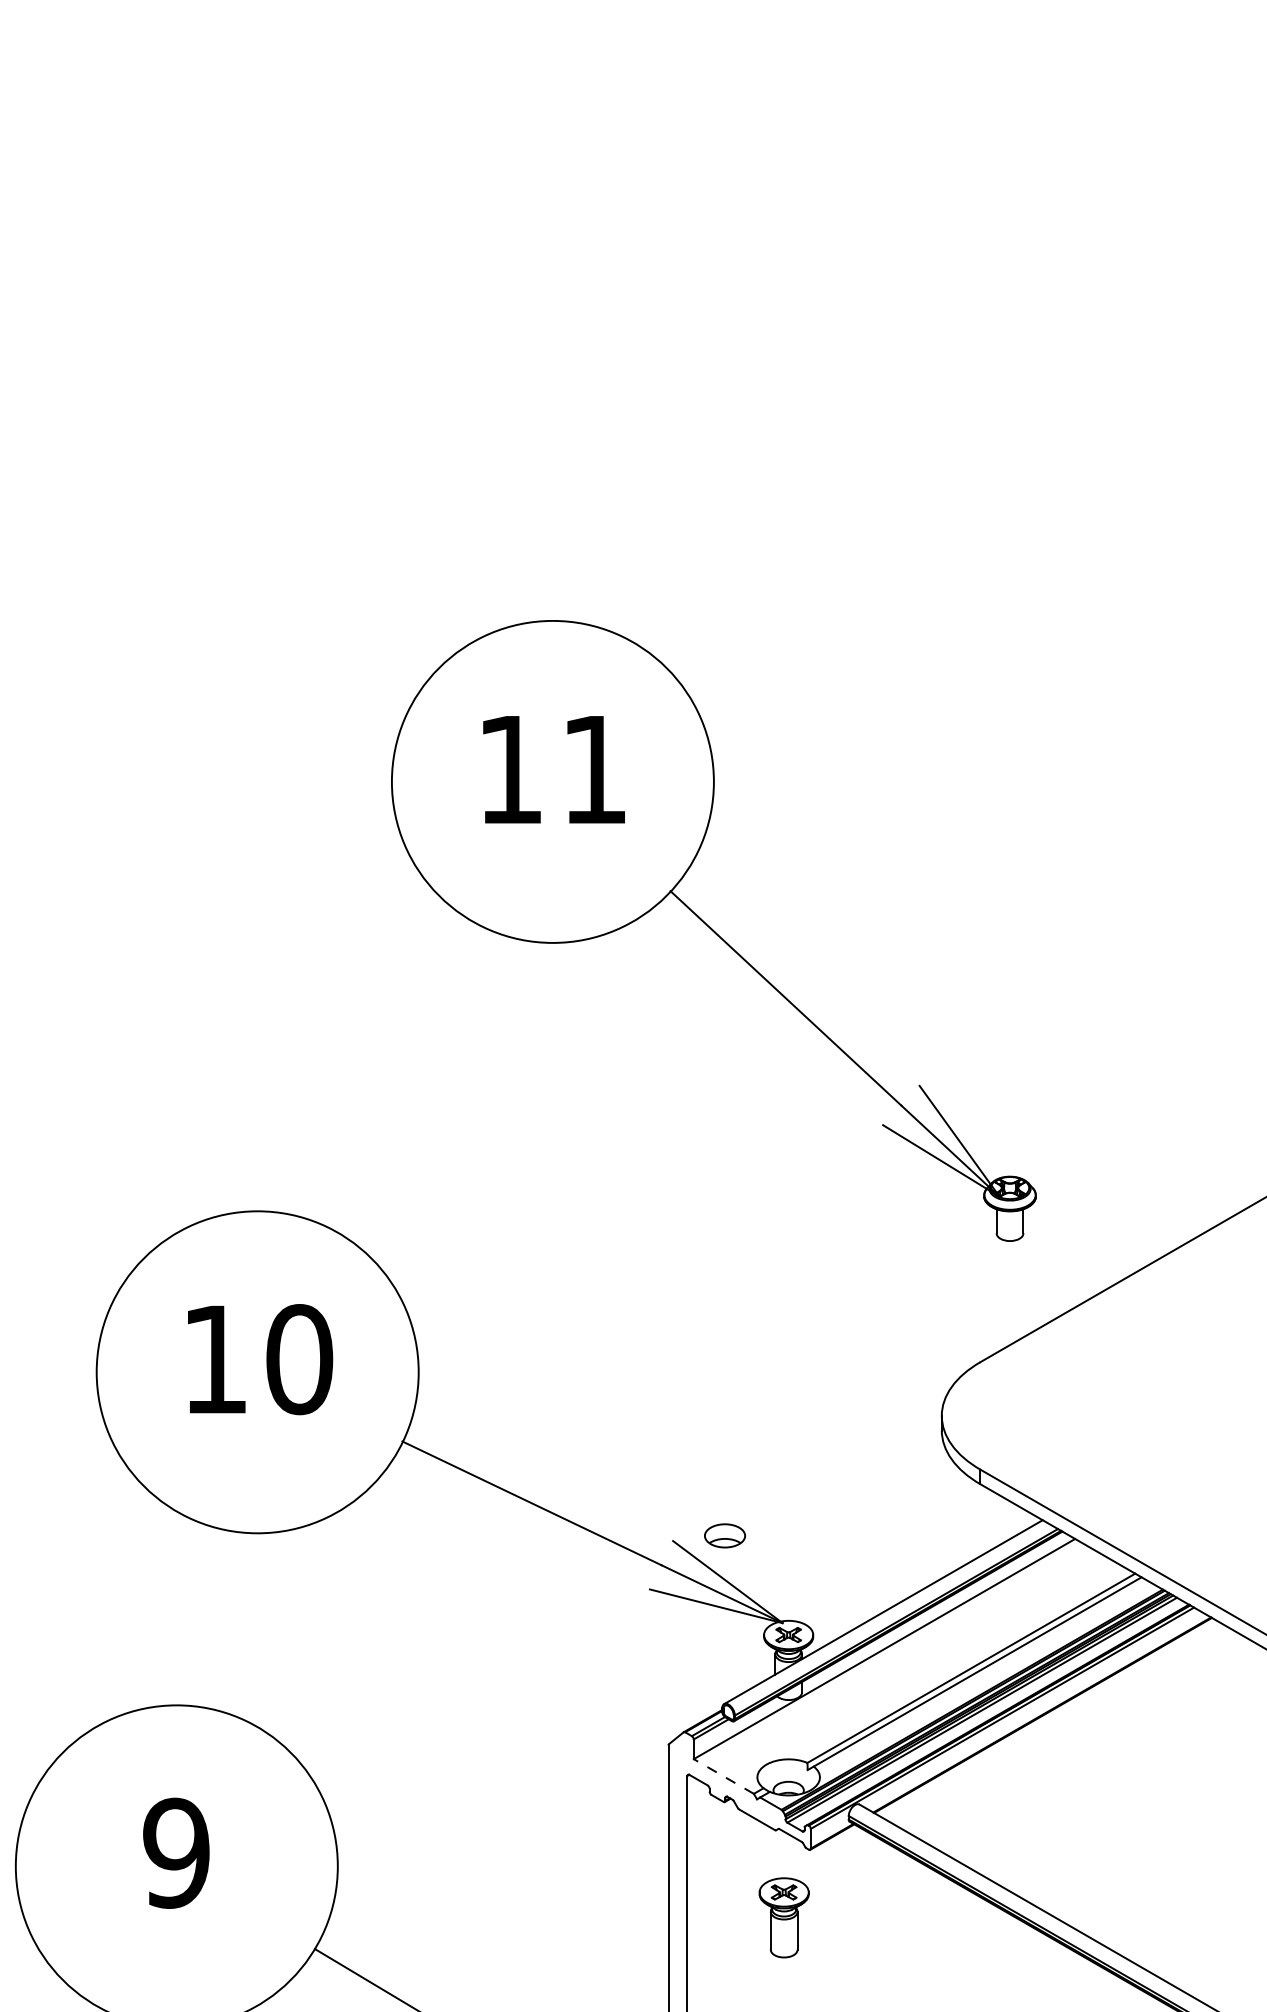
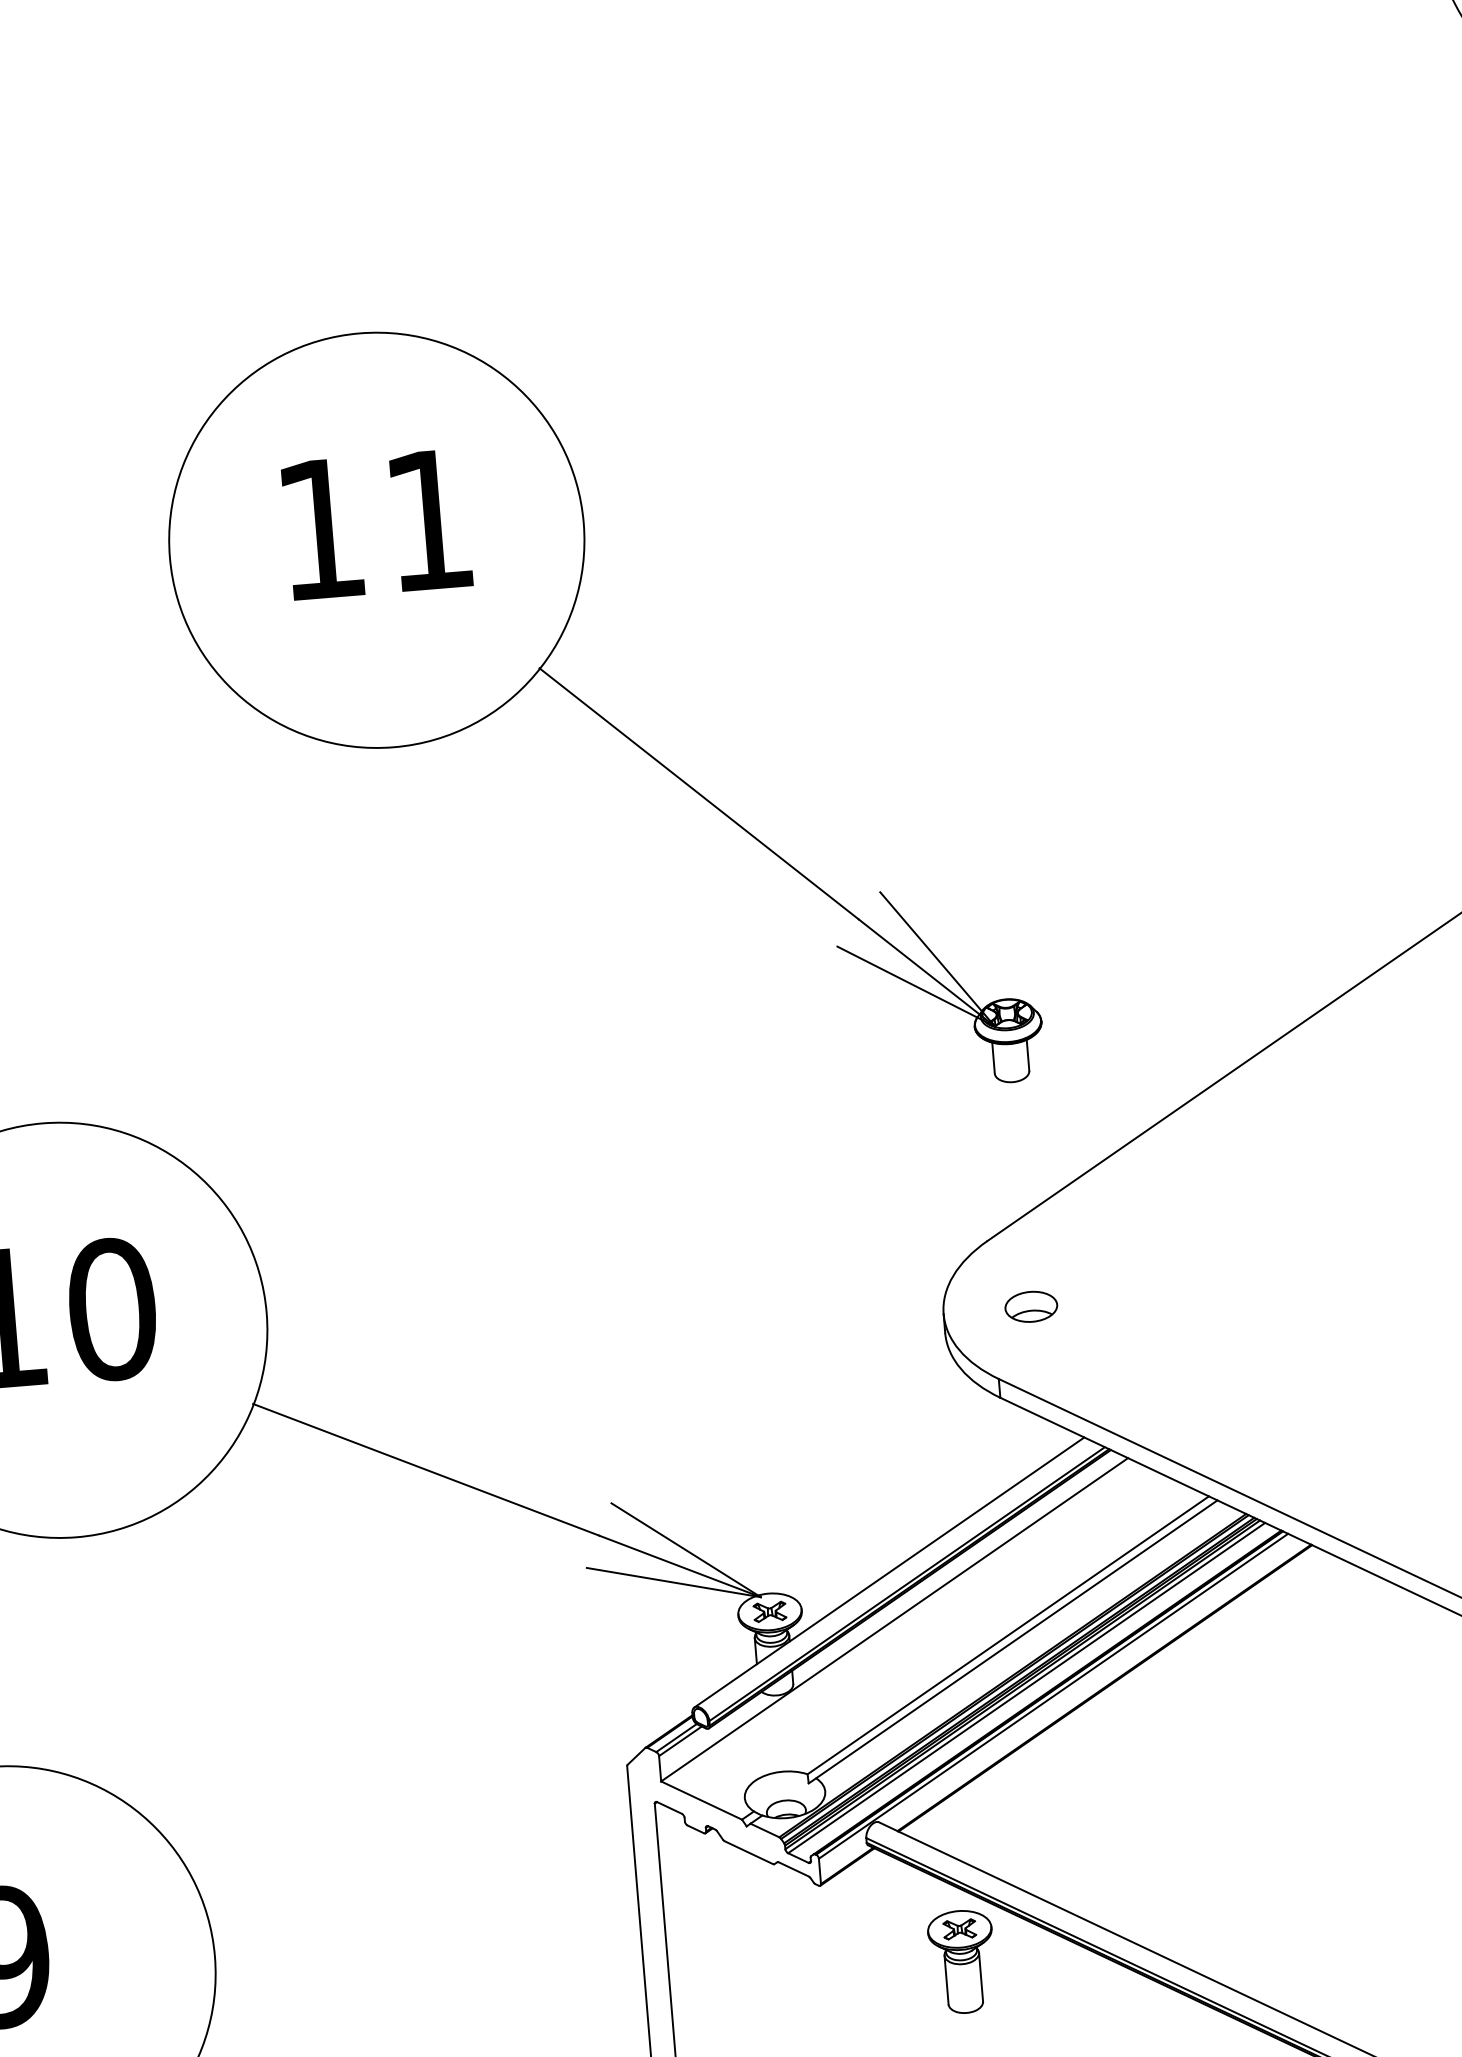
part: (724, 1535) -> (1030, 1306), moved
line: (723, 1776) -> (701, 1800), dashed -> solid
part: (783, 1917) -> (961, 1961), moved

